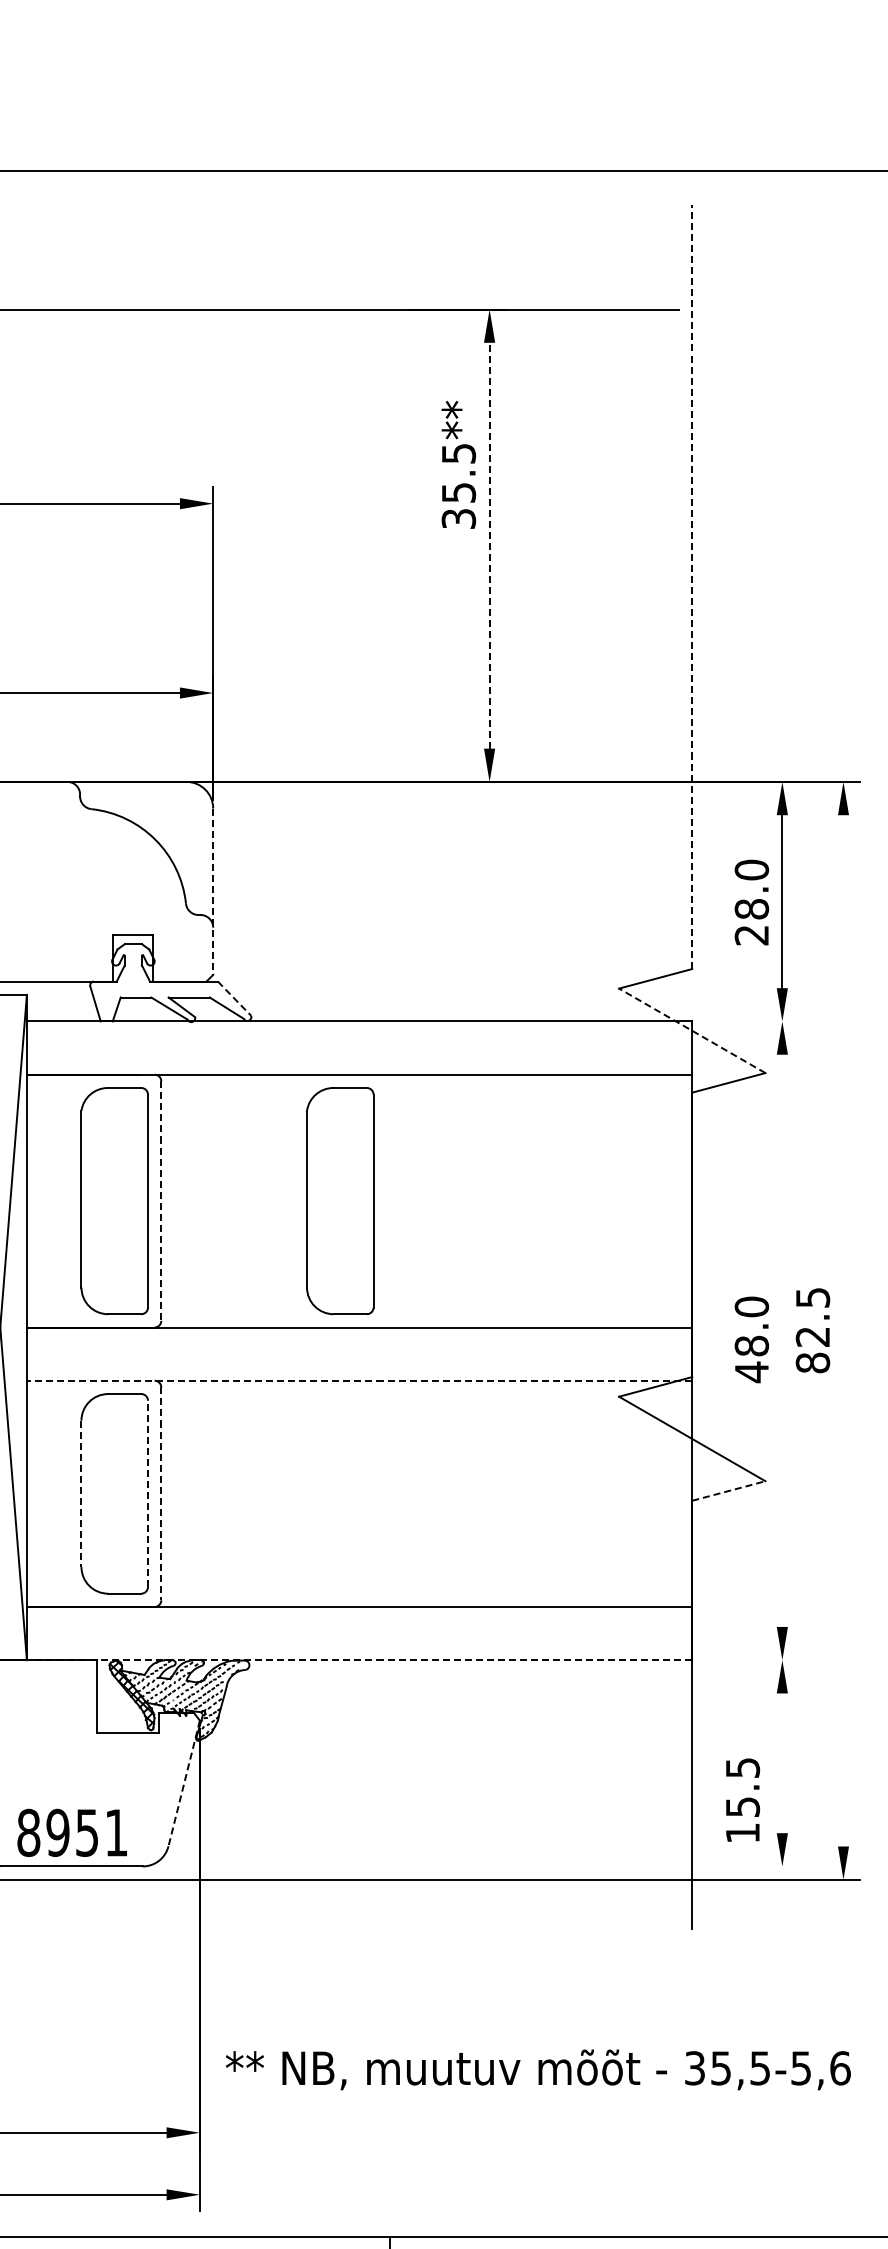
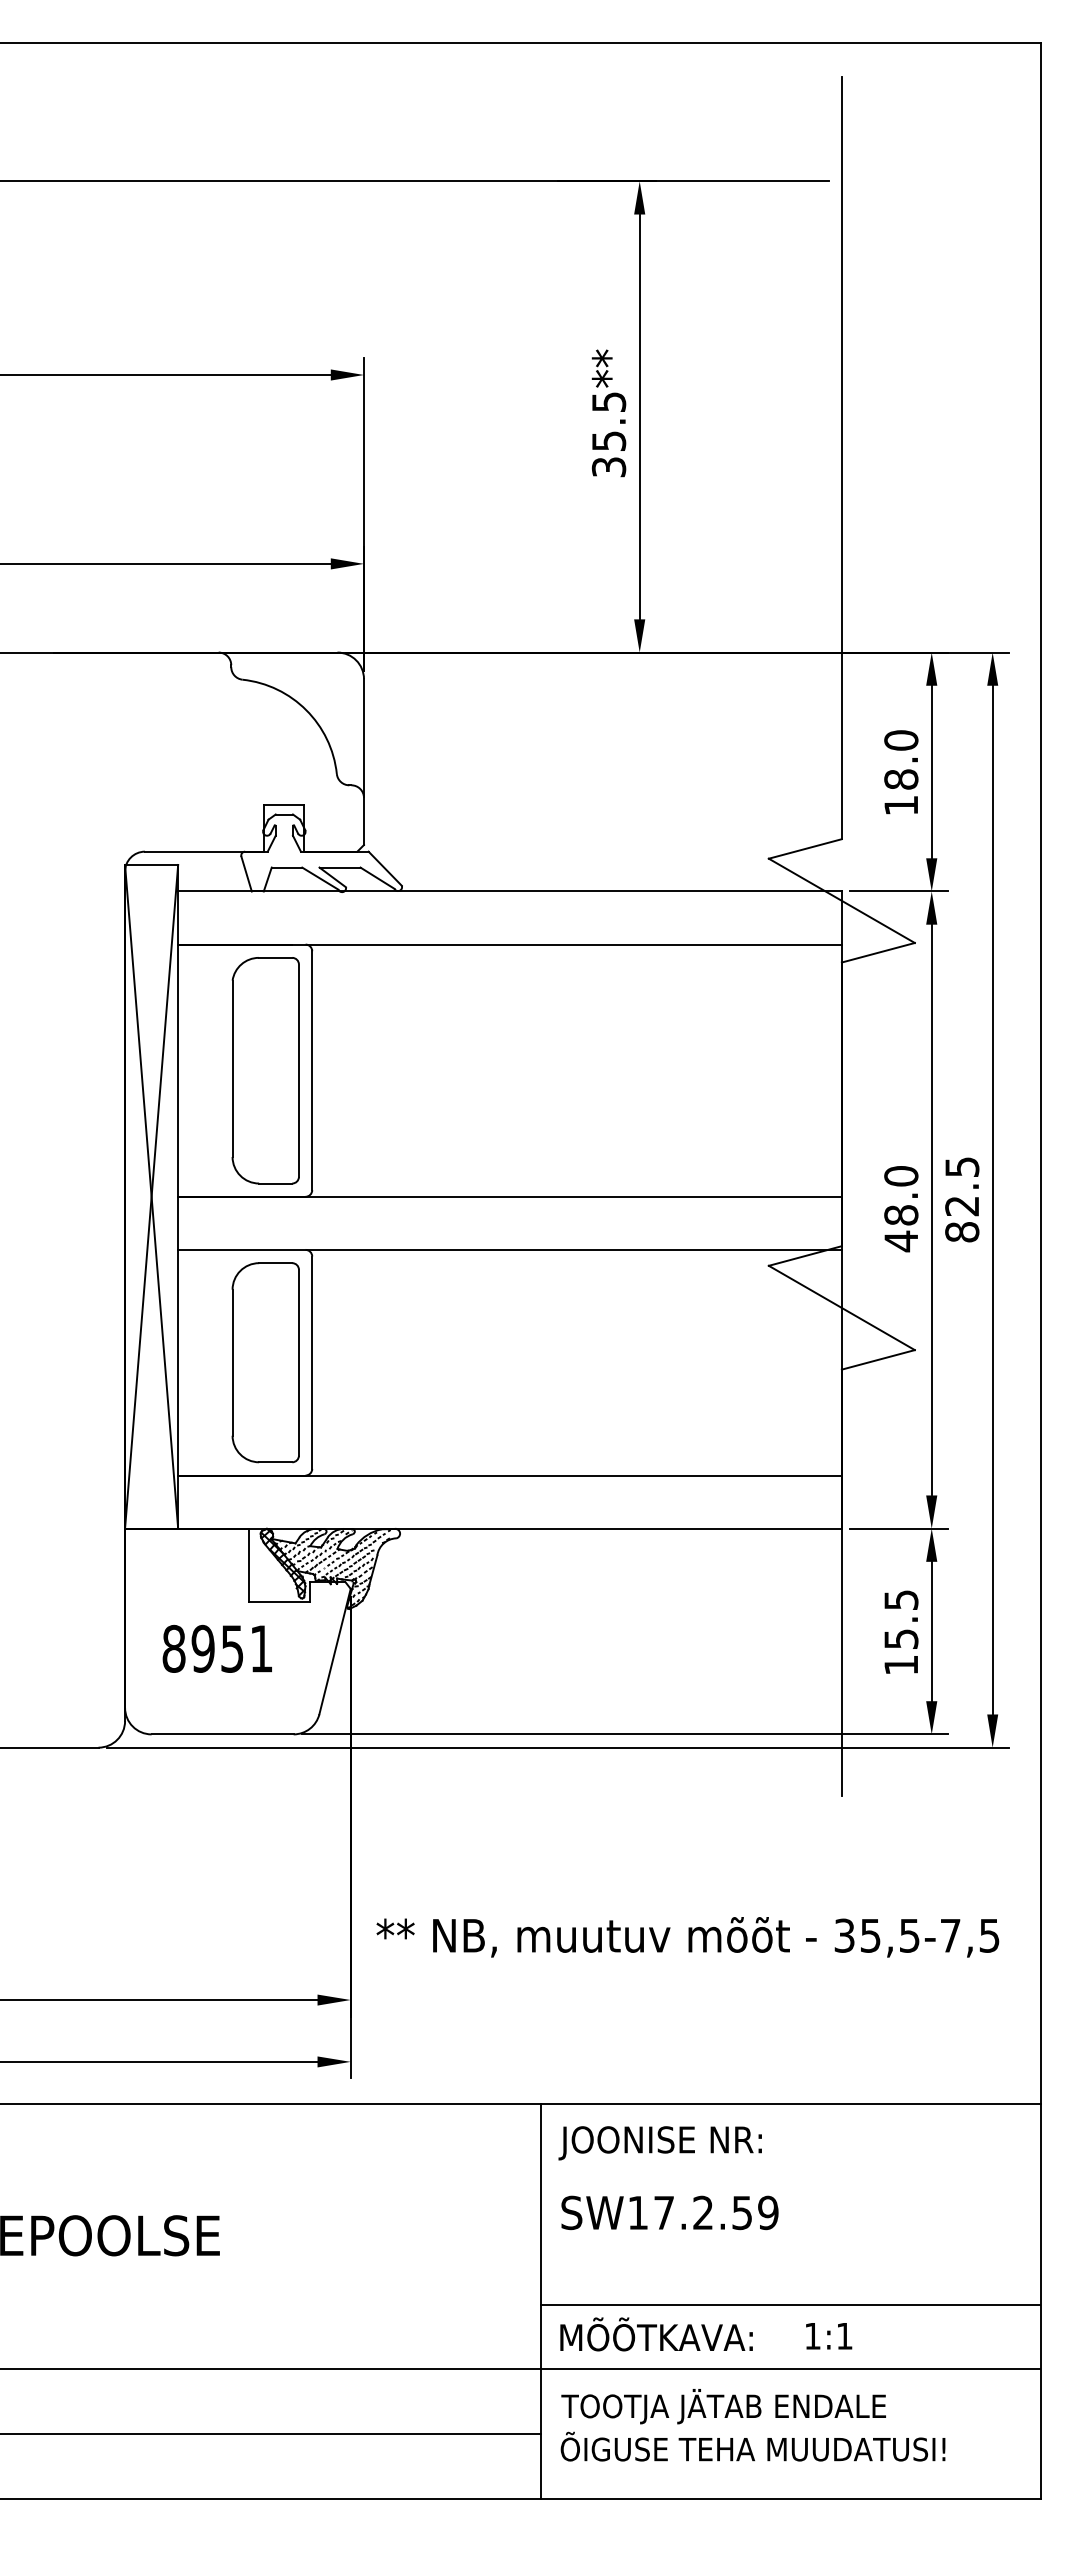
text: (458, 465) -> (608, 413), moved
line: (489, 545) -> (639, 416), dashed -> solid
line: (691, 587) -> (841, 458), dashed -> solid
line: (213, 892) -> (364, 762), dashed -> solid
text: (751, 935) -> (900, 805), 28.0 -> 18.0
line: (234, 998) -> (385, 868), dashed -> solid
line: (750, 1021) -> (899, 891), added
line: (691, 1030) -> (841, 900), dashed -> solid
part: (340, 1200) -> (490, 1070), removed
line: (161, 1201) -> (312, 1071), dashed -> solid
line: (843, 1330) -> (992, 1199), added
line: (782, 1340) -> (931, 1209), added
line: (360, 1380) -> (510, 1249), dashed -> solid
line: (729, 1490) -> (878, 1359), dashed -> solid
line: (147, 1493) -> (298, 1362), dashed -> solid
line: (81, 1494) -> (232, 1363), dashed -> solid
line: (161, 1494) -> (312, 1363), dashed -> solid
line: (360, 1660) -> (510, 1528), dashed -> solid
line: (750, 1660) -> (899, 1528), added
line: (782, 1763) -> (931, 1631), added
line: (184, 1783) -> (335, 1651), dashed -> solid
text: (743, 1799) -> (901, 1631), moved
text: (71, 1832) -> (216, 1648), moved
line: (475, 1866) -> (625, 1734), added
text: (821, 2068) -> (970, 1935), 35,5-5,6 -> 35,5-7,5

